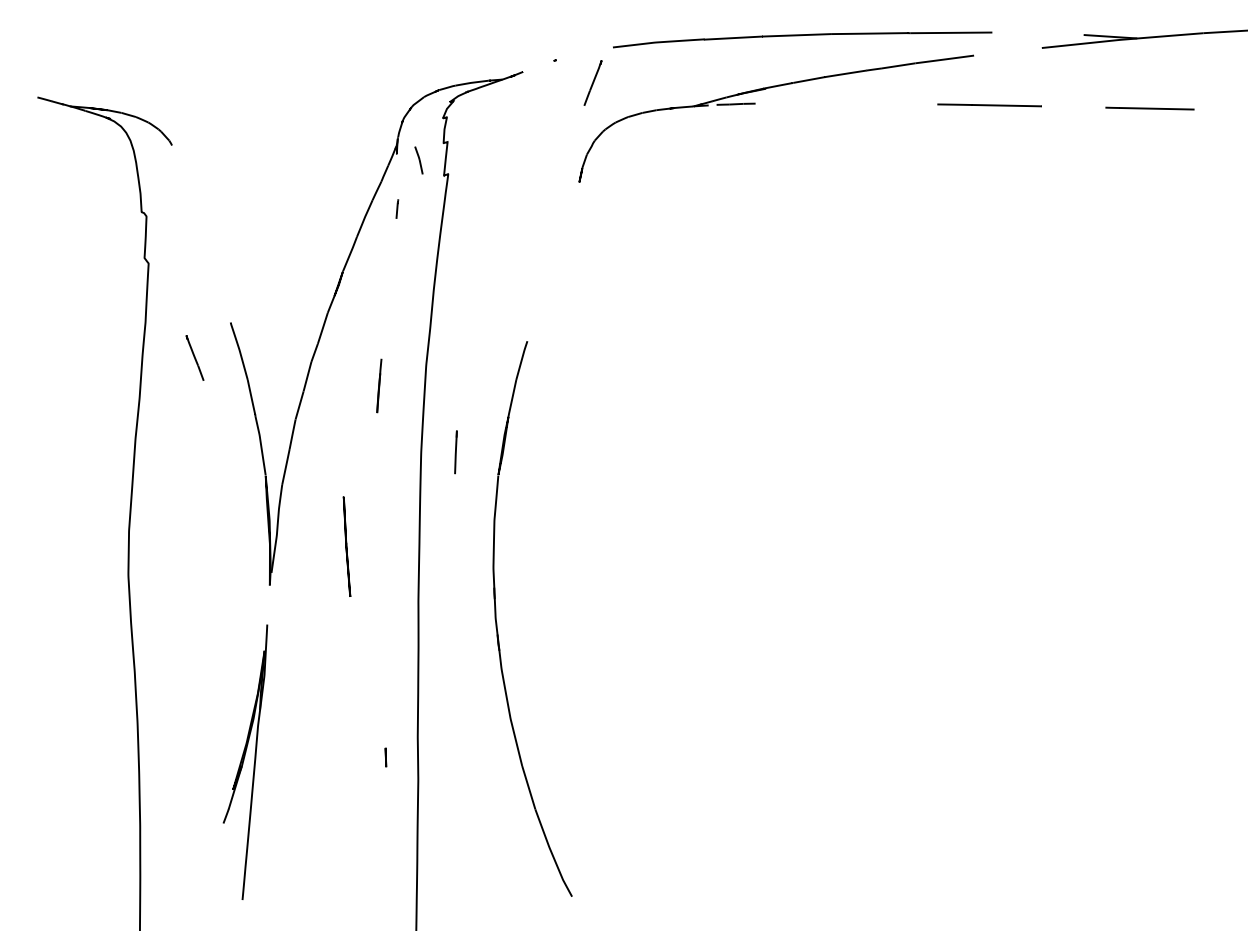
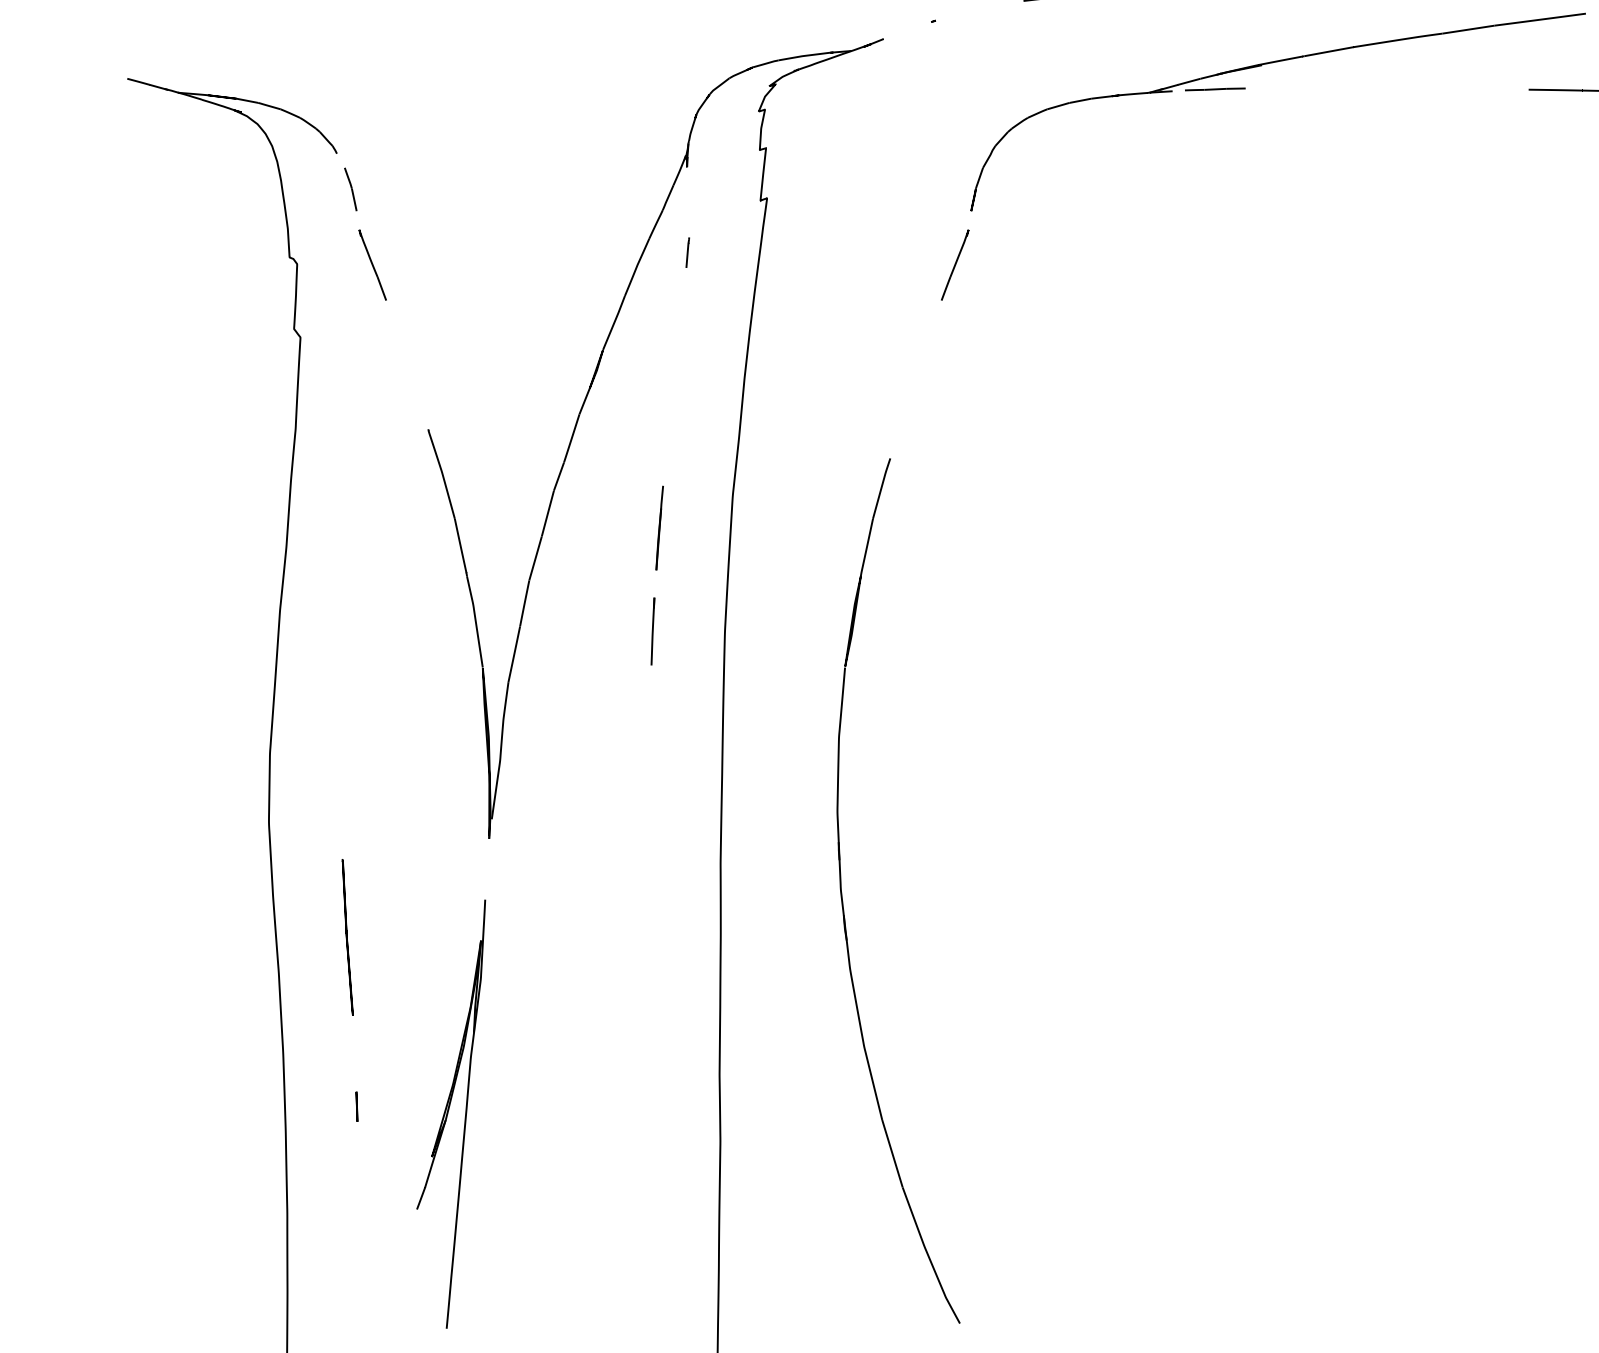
line: (592, 82) -> (954, 264), moved
line: (418, 160) -> (350, 189), moved
line: (194, 357) -> (371, 264), moved
line: (455, 452) -> (652, 631), moved
line: (346, 546) -> (346, 936), moved
line: (385, 757) -> (356, 1106), moved

